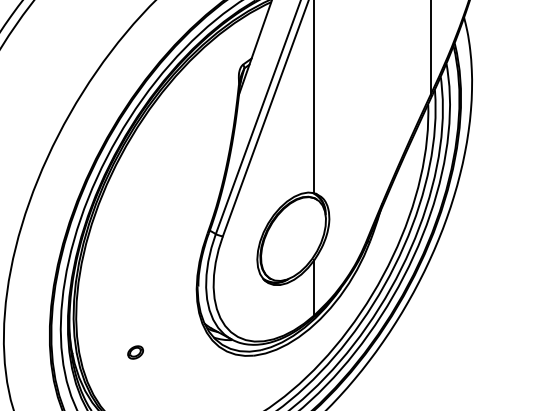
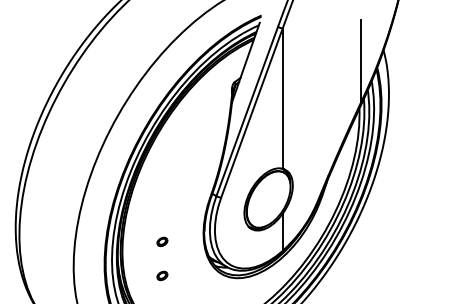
part: (135, 301) -> (162, 241), added

